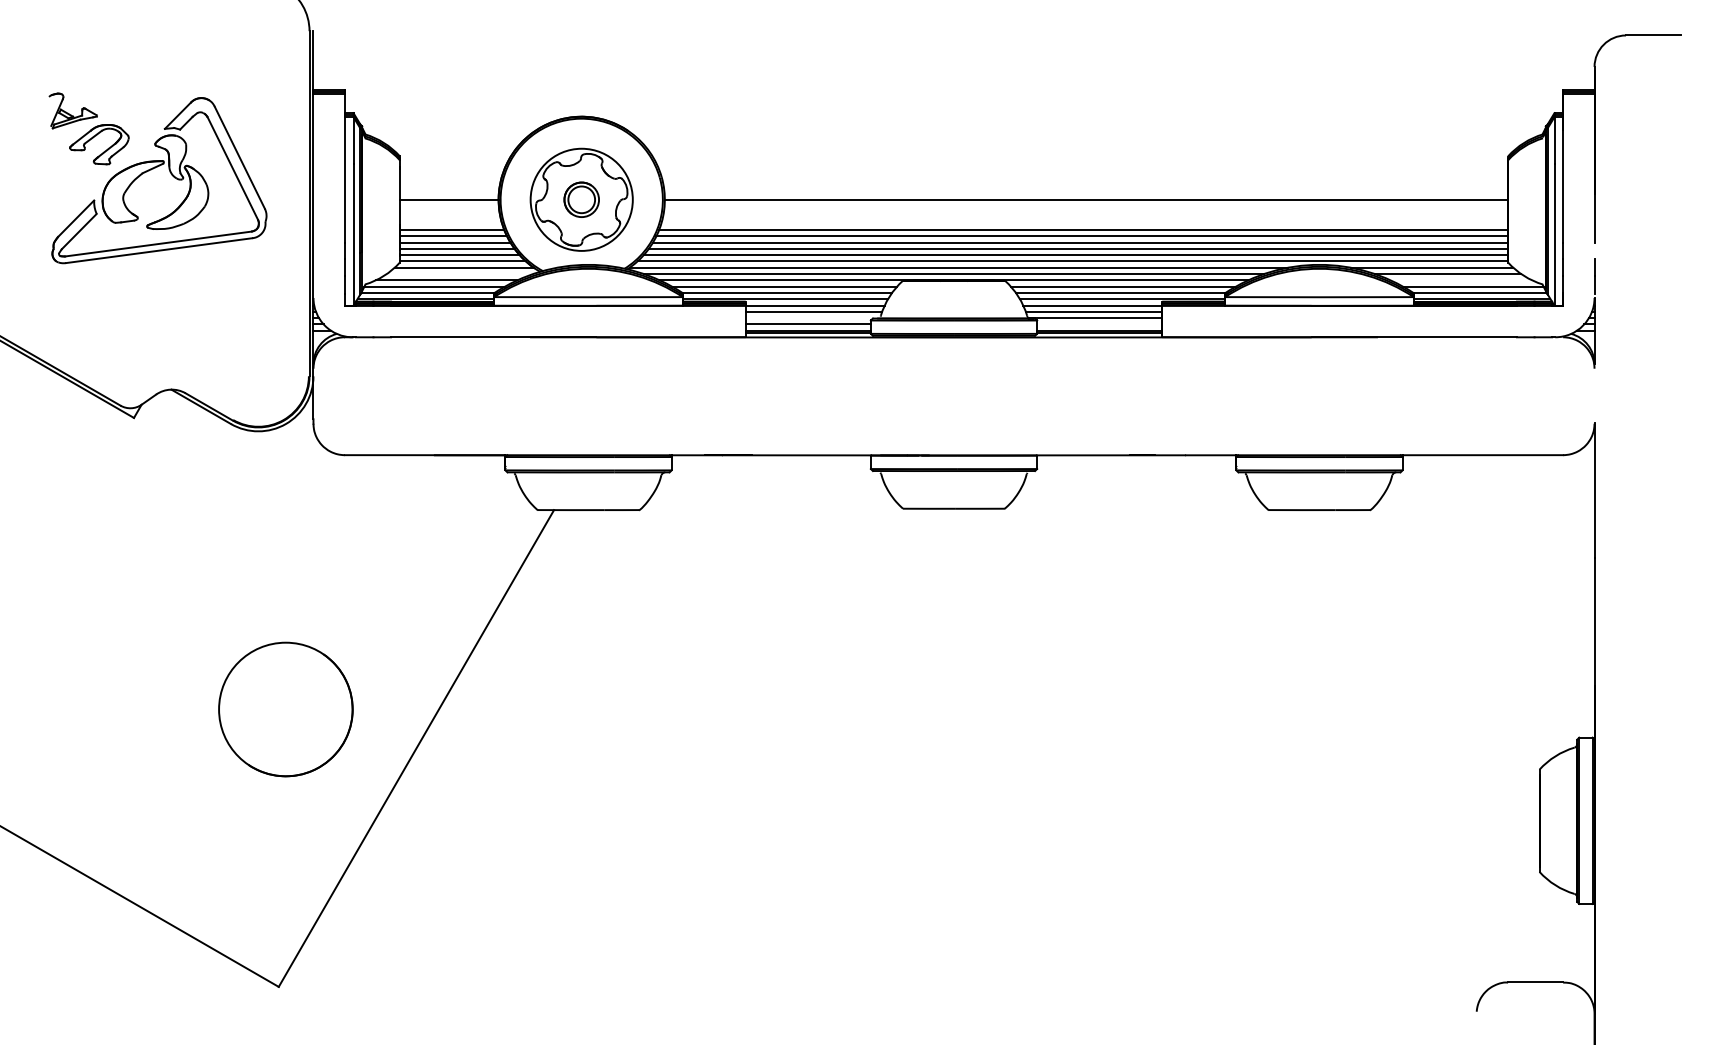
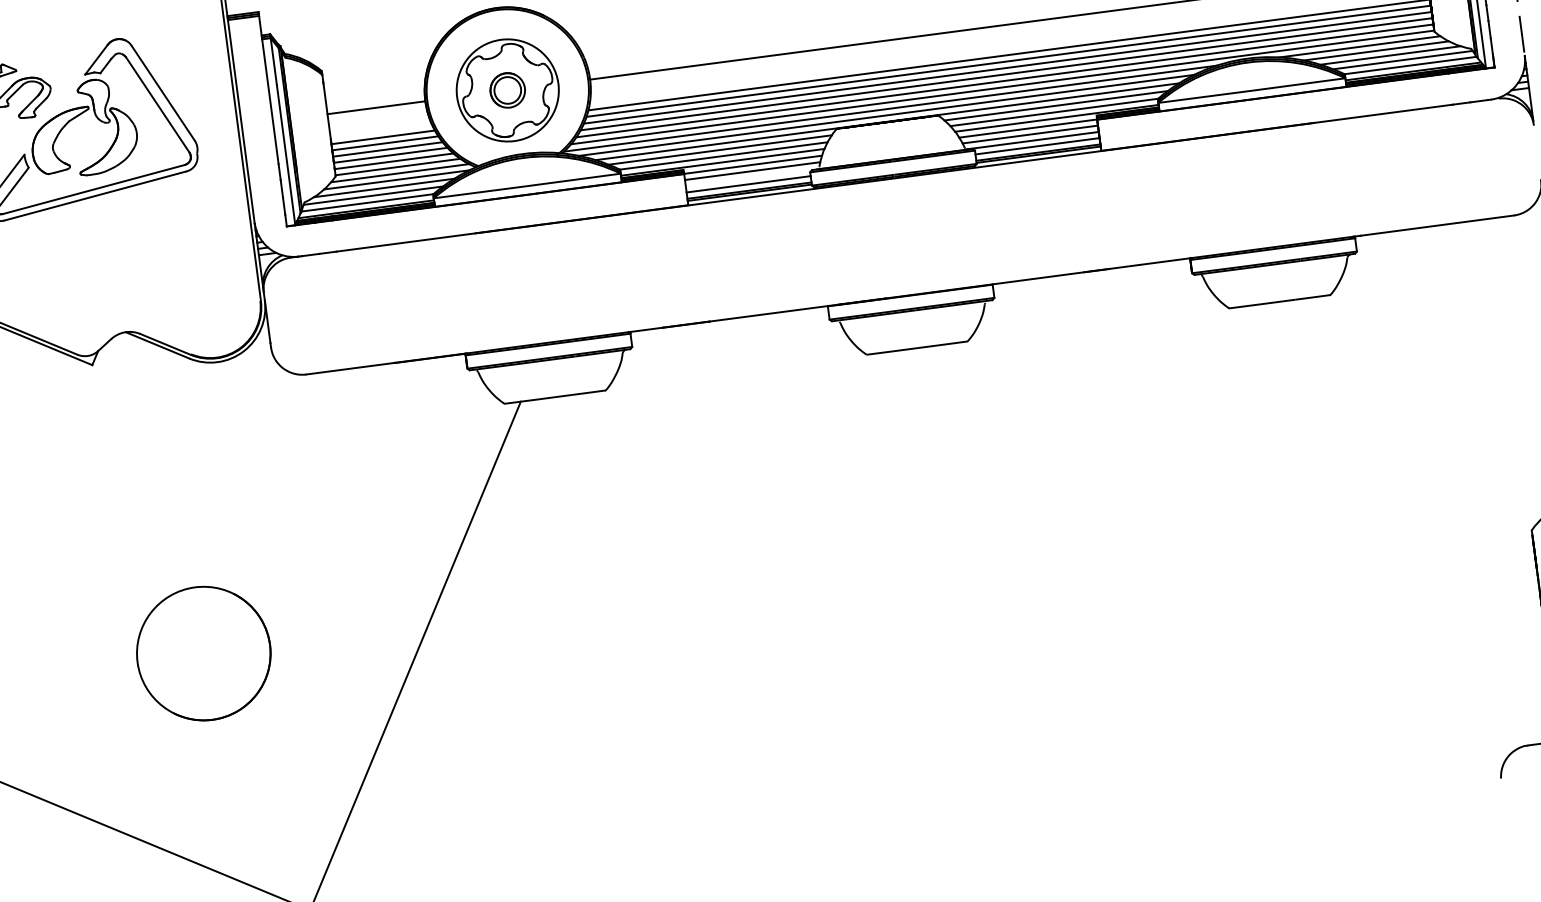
line: (459, 274) -> (396, 180), added
line: (1461, 280) -> (1390, 55), added
line: (1099, 324) -> (1037, 146), added
part: (285, 709) -> (203, 653), moved

